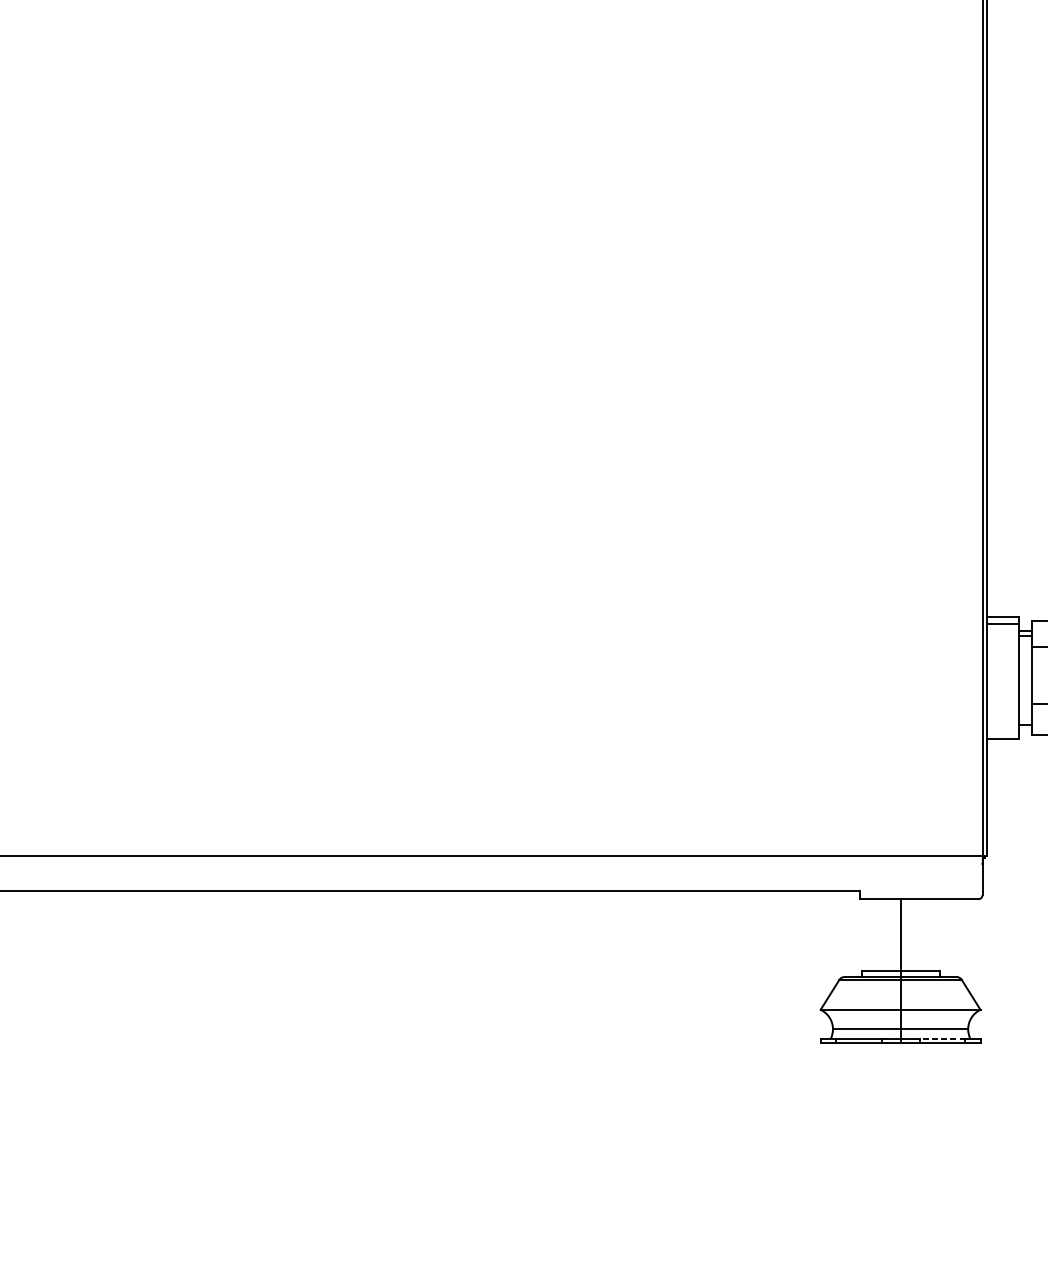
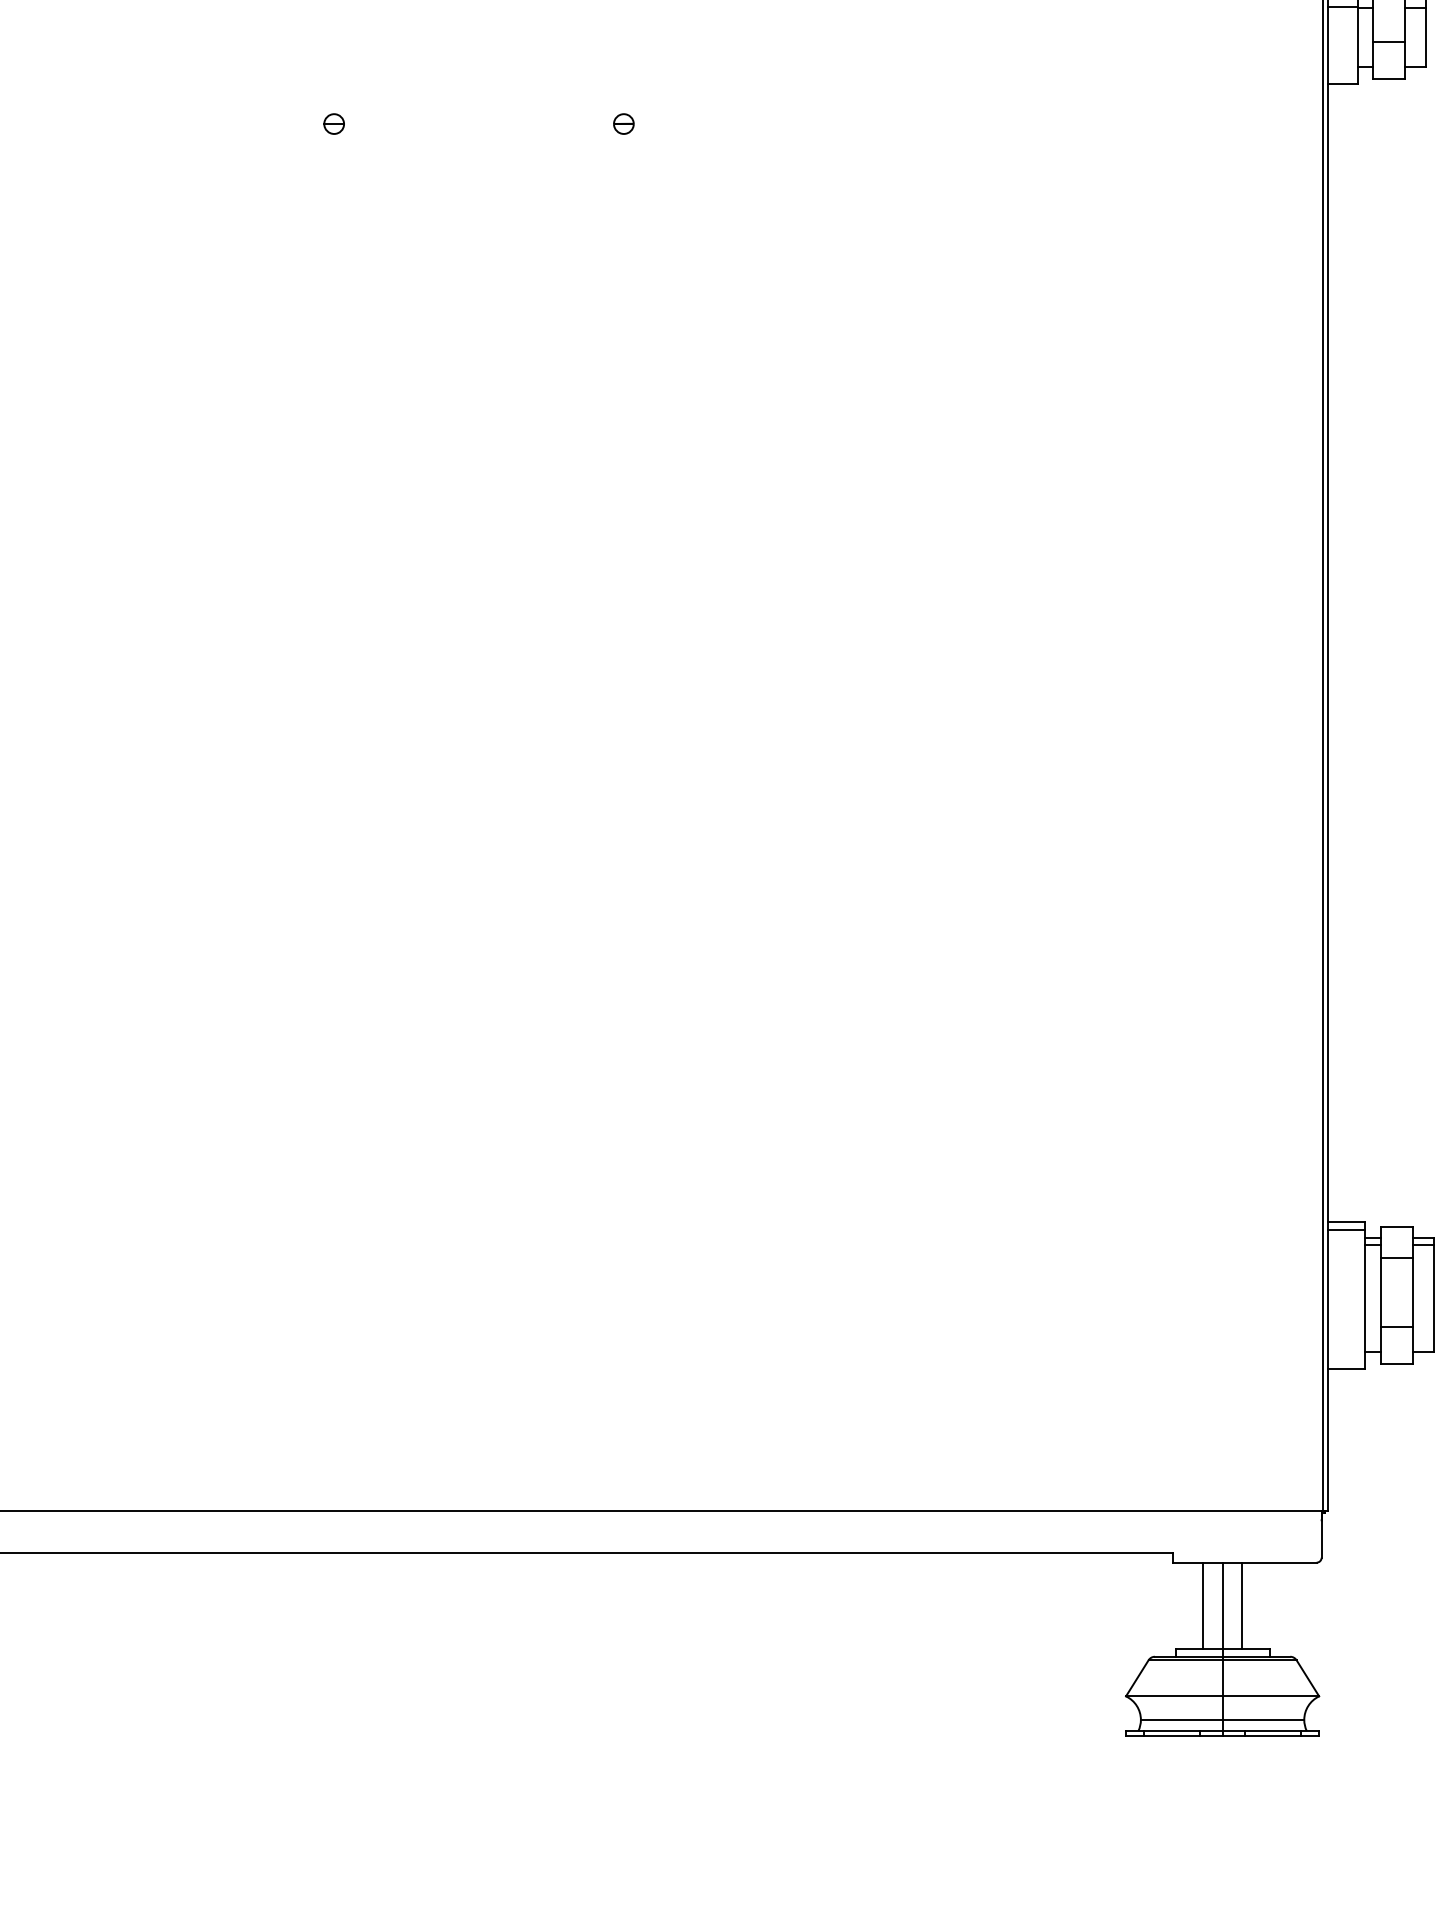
line: (883, 934) -> (1202, 1605), added
line: (917, 934) -> (1242, 1605), added
line: (942, 1038) -> (1273, 1731), dashed -> solid

